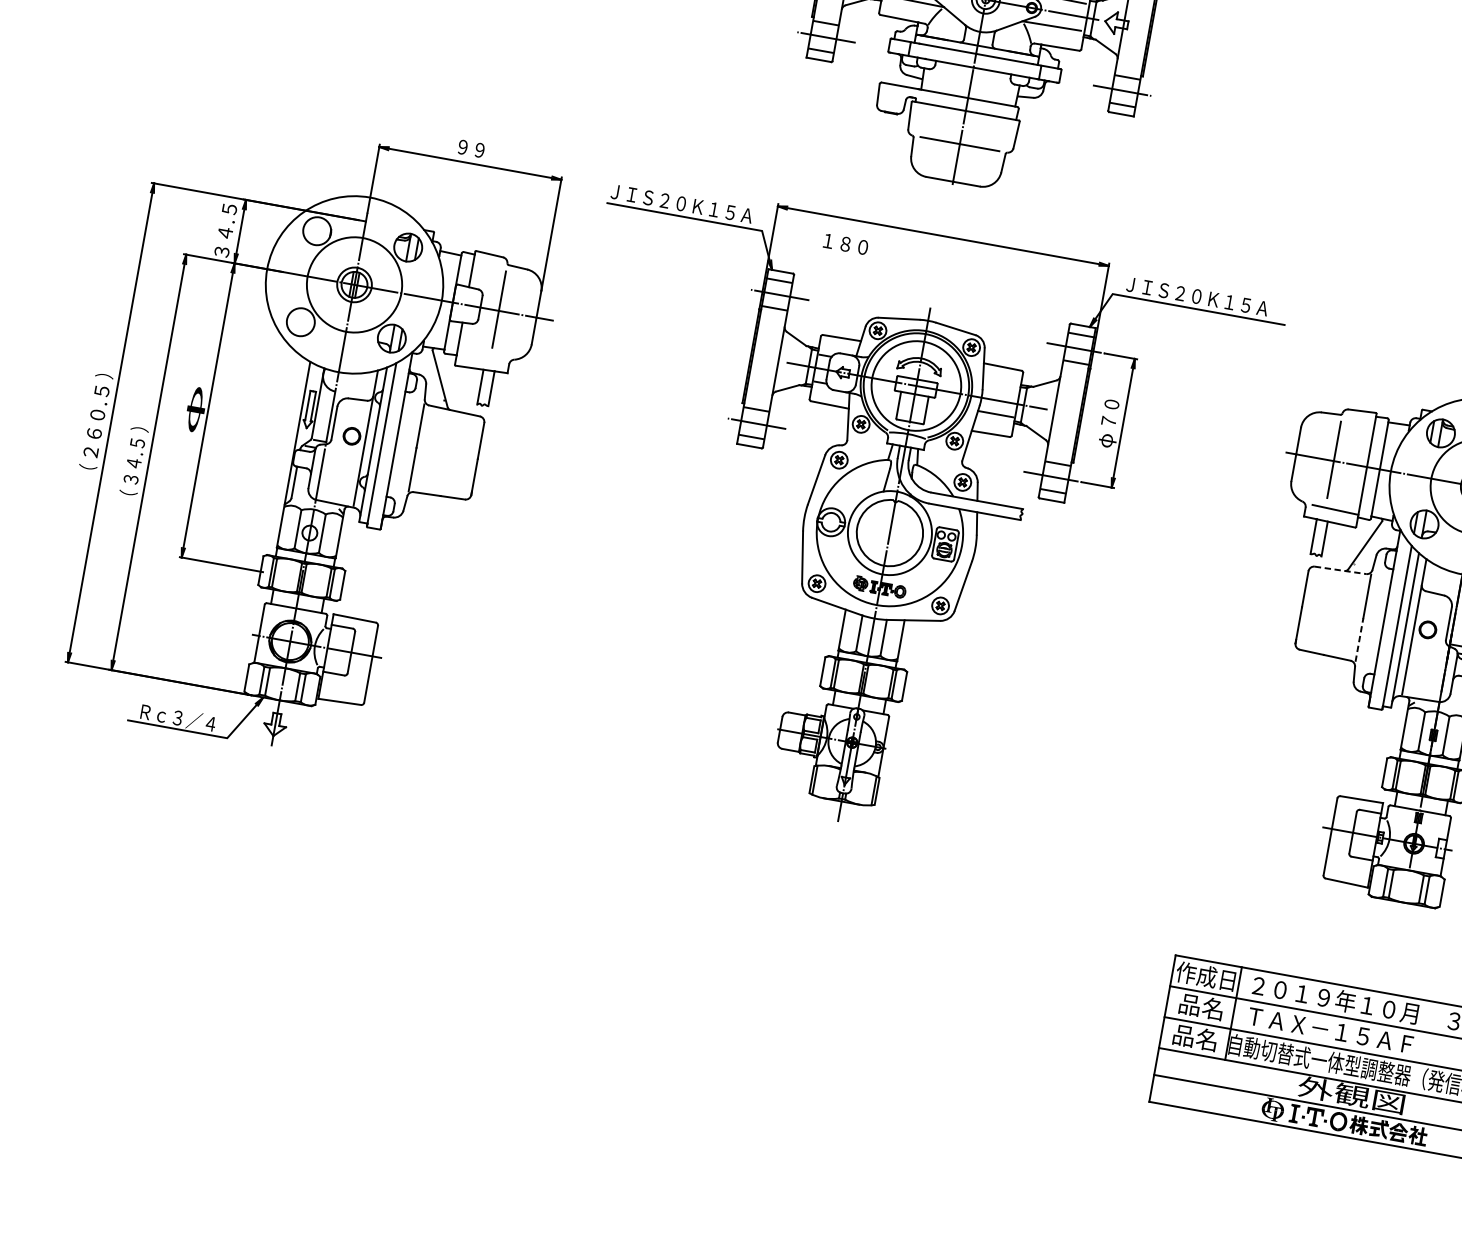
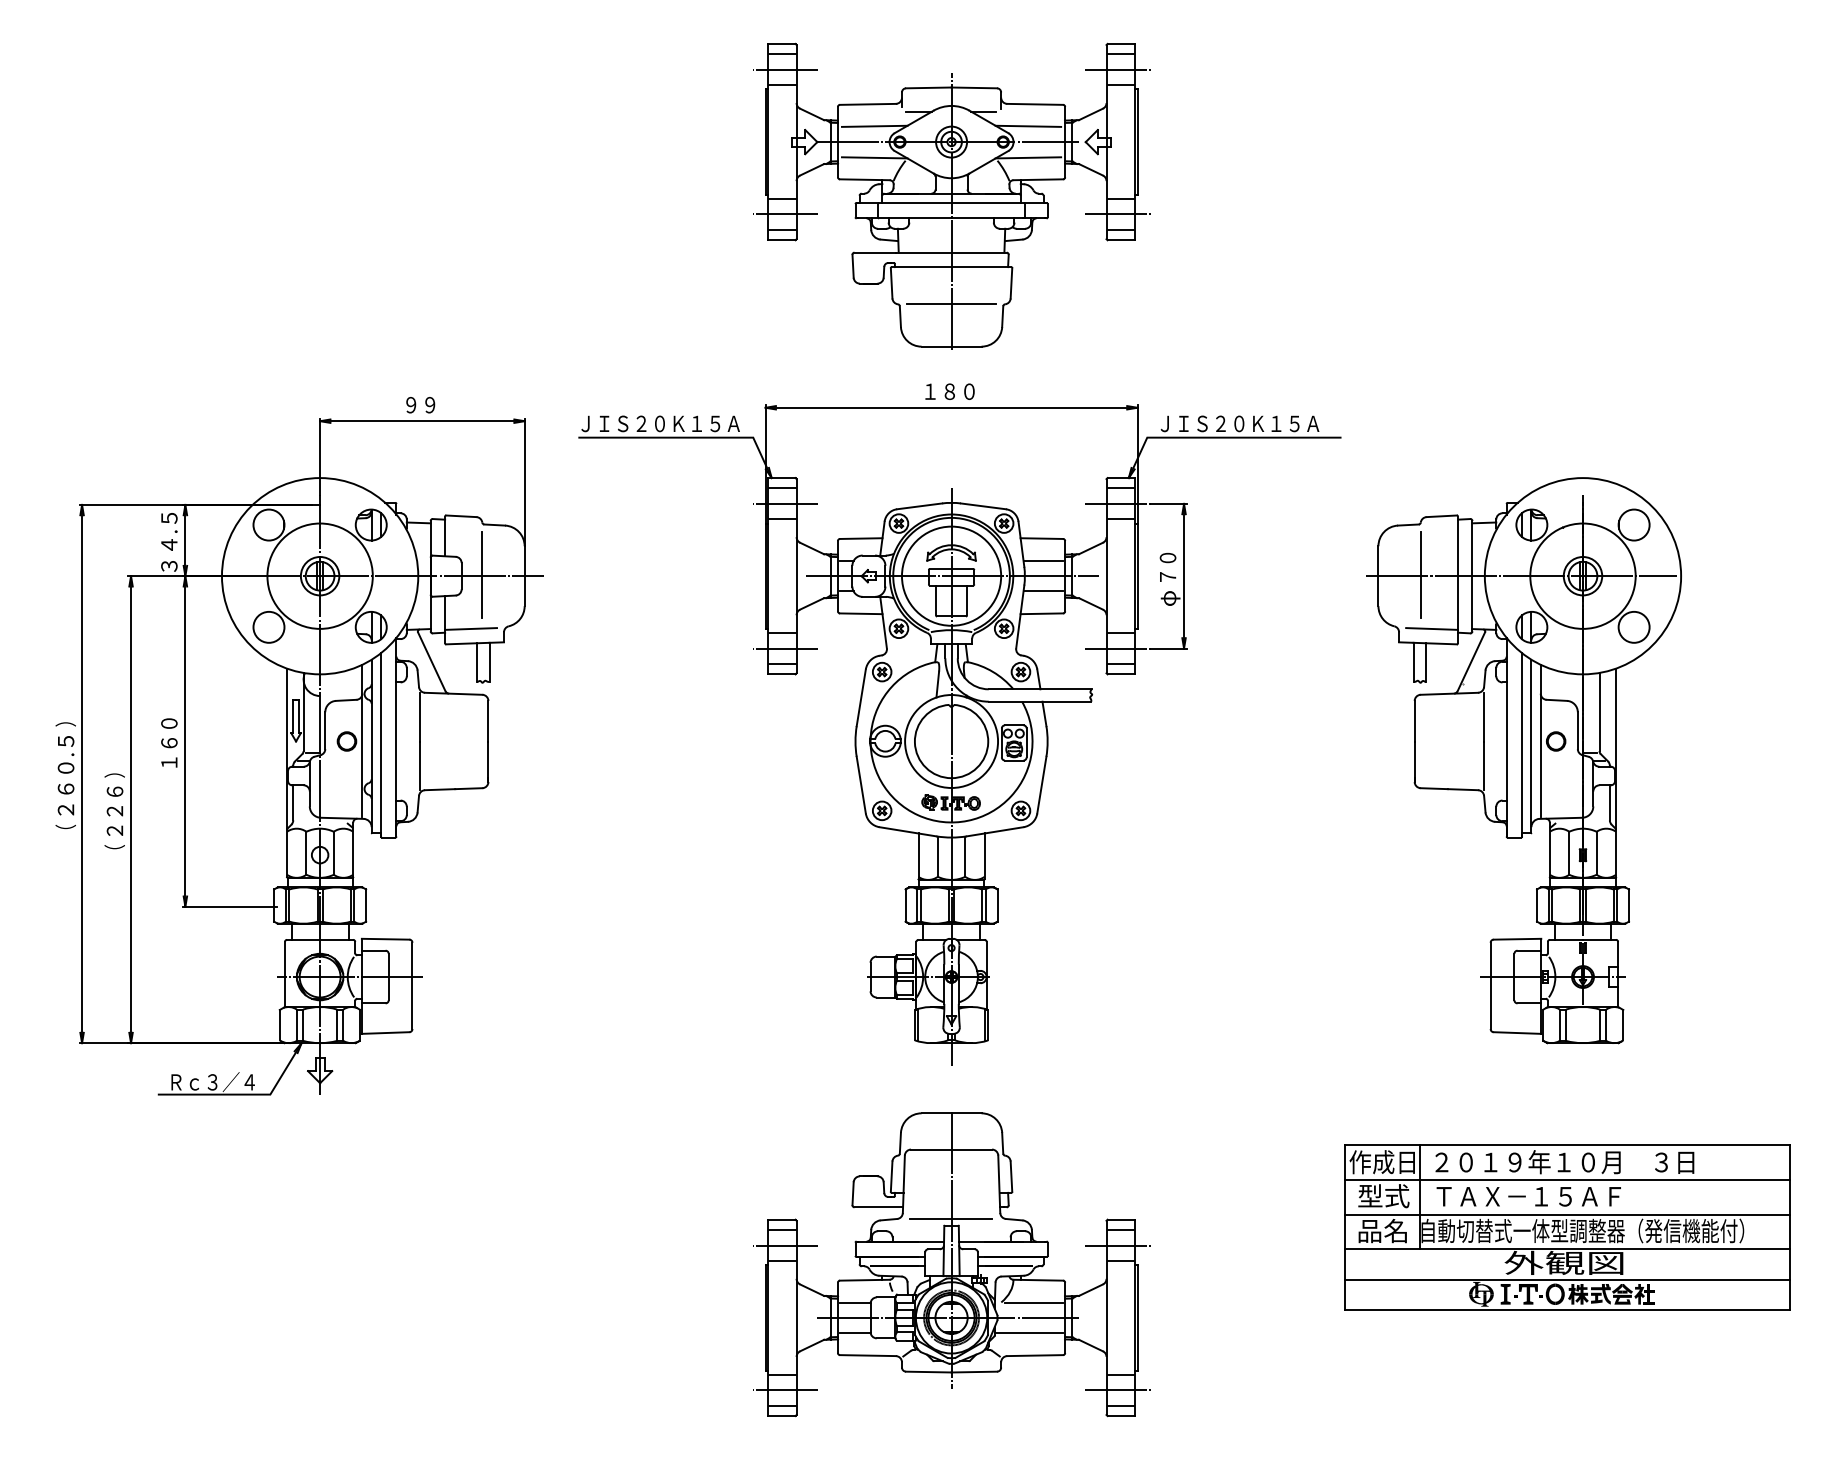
text: (845, 243) -> (949, 391), moved
line: (479, 355) -> (470, 628), added
line: (1000, 387) -> (1043, 561), added
text: (195, 409) -> (171, 742), φ -> １６０
text: (133, 461) -> (114, 811), ３４.５ -> ２２６
line: (1340, 570) -> (1449, 693), dashed -> solid
line: (1359, 639) -> (1483, 765), dashed -> solid
part: (806, 998) -> (951, 1264), added
text: (1201, 1007) -> (1383, 1196), 品名 -> 型式

